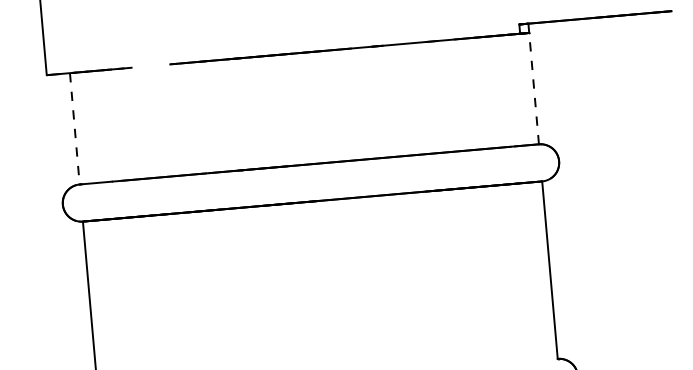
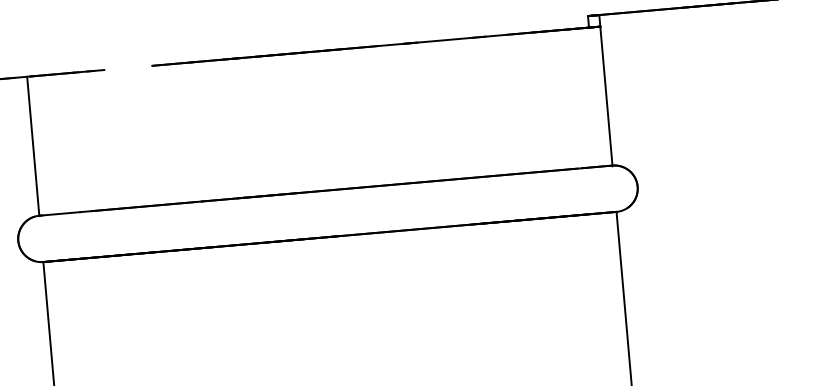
line: (534, 88) -> (606, 95), dashed -> solid
line: (74, 128) -> (32, 145), dashed -> solid

